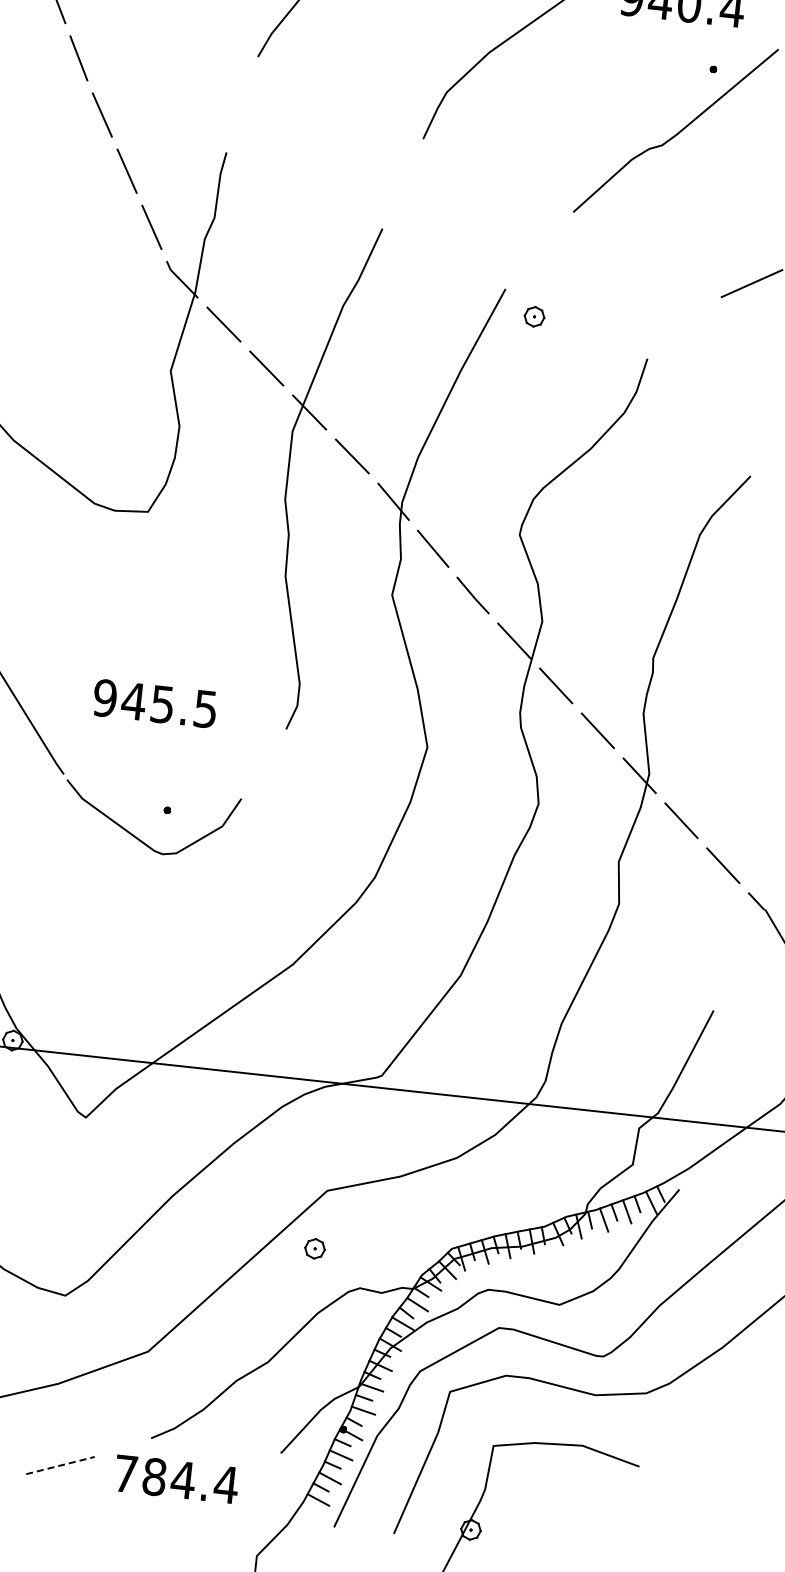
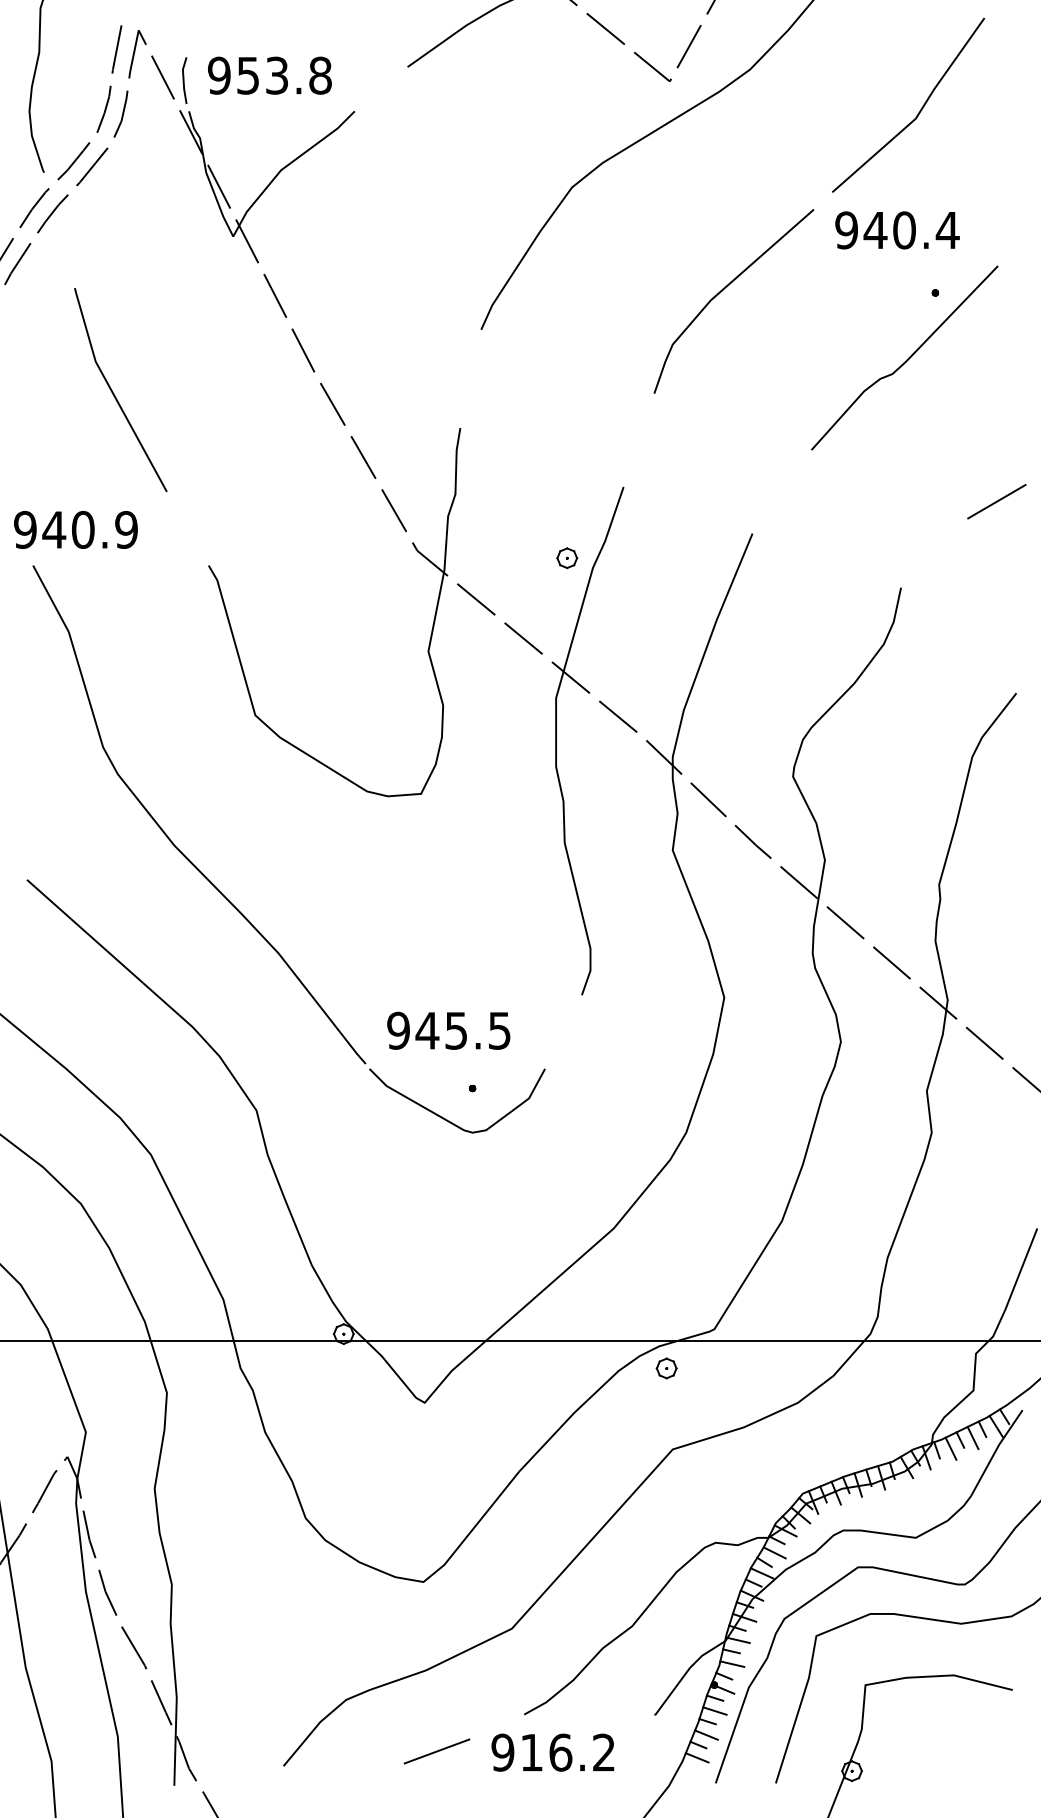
part: (534, 317) -> (567, 558), moved
text: (154, 703) -> (448, 1030), moved
part: (314, 1248) -> (666, 1368), moved
line: (60, 1465) -> (437, 1751), dashed -> solid
text: (176, 1479) -> (553, 1752), 784.4 -> 916.2

